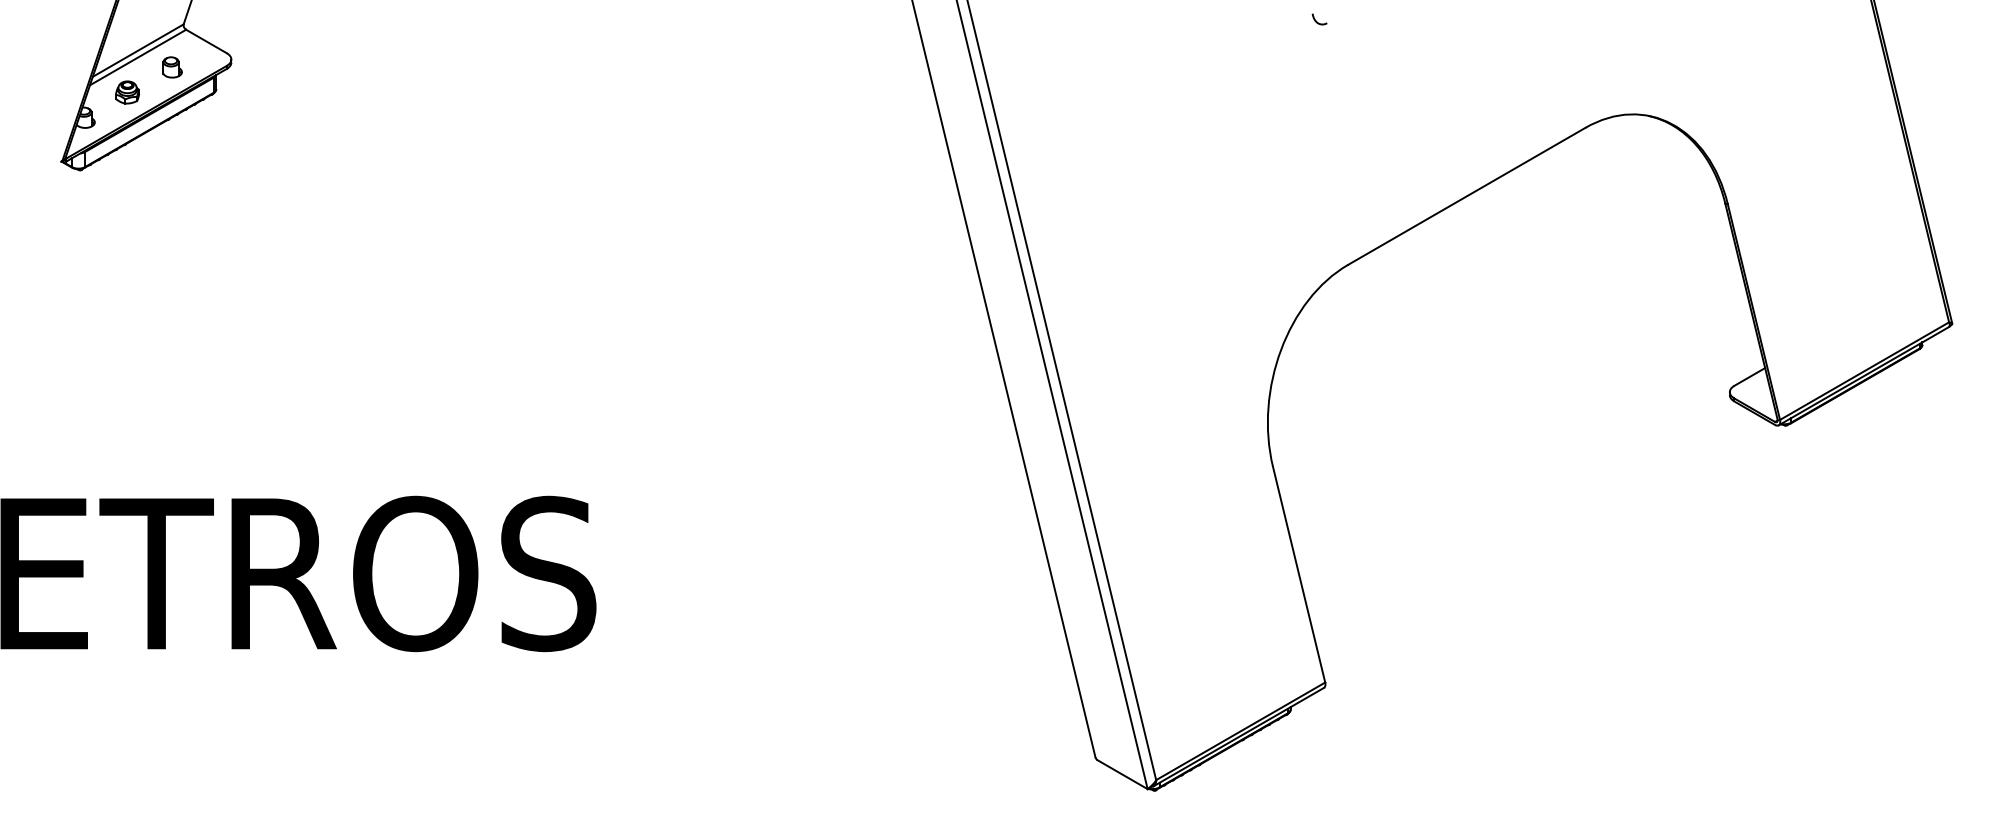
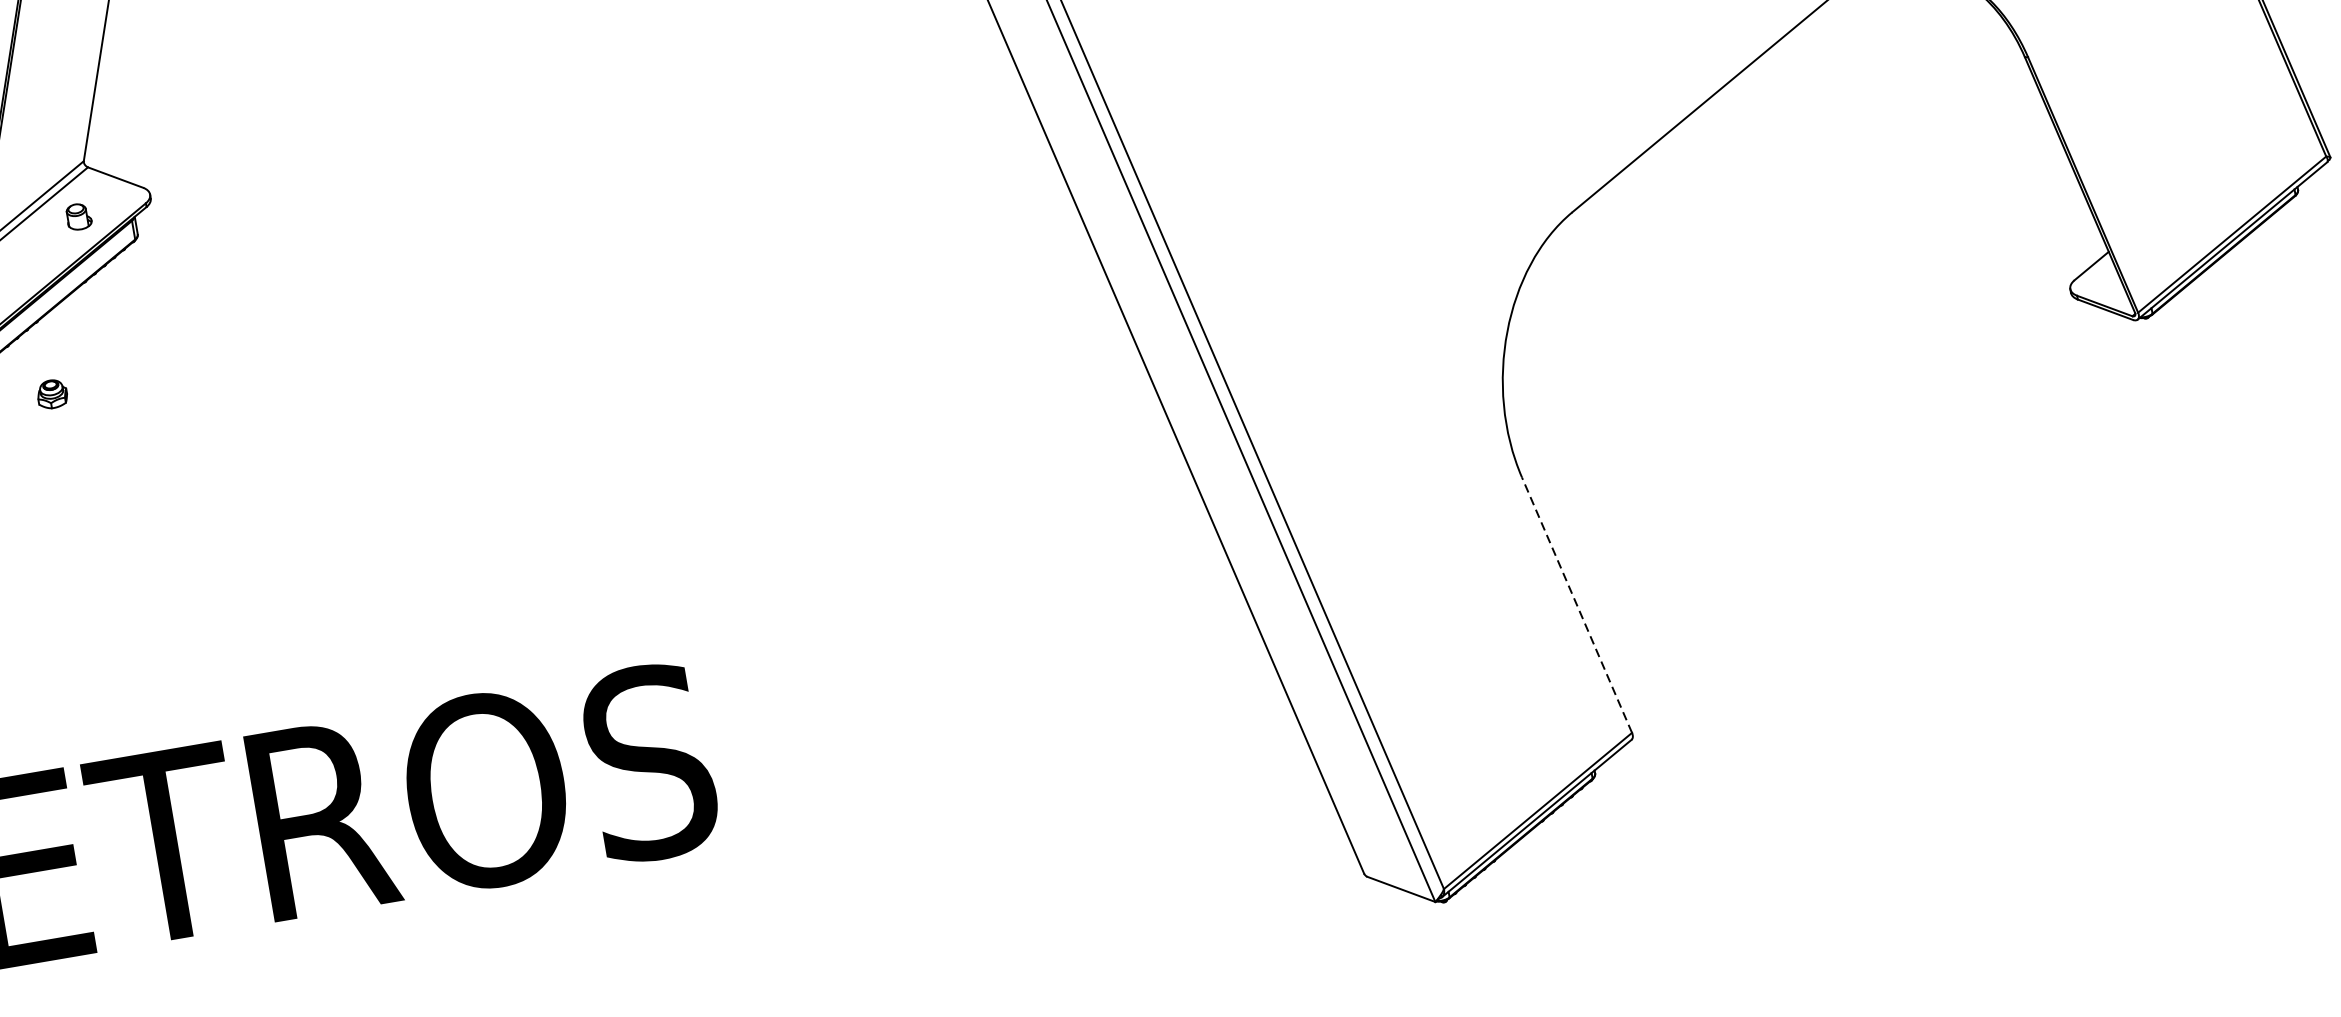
part: (127, 92) -> (52, 394), moved
line: (1298, 574) -> (1576, 605), solid -> dashed

